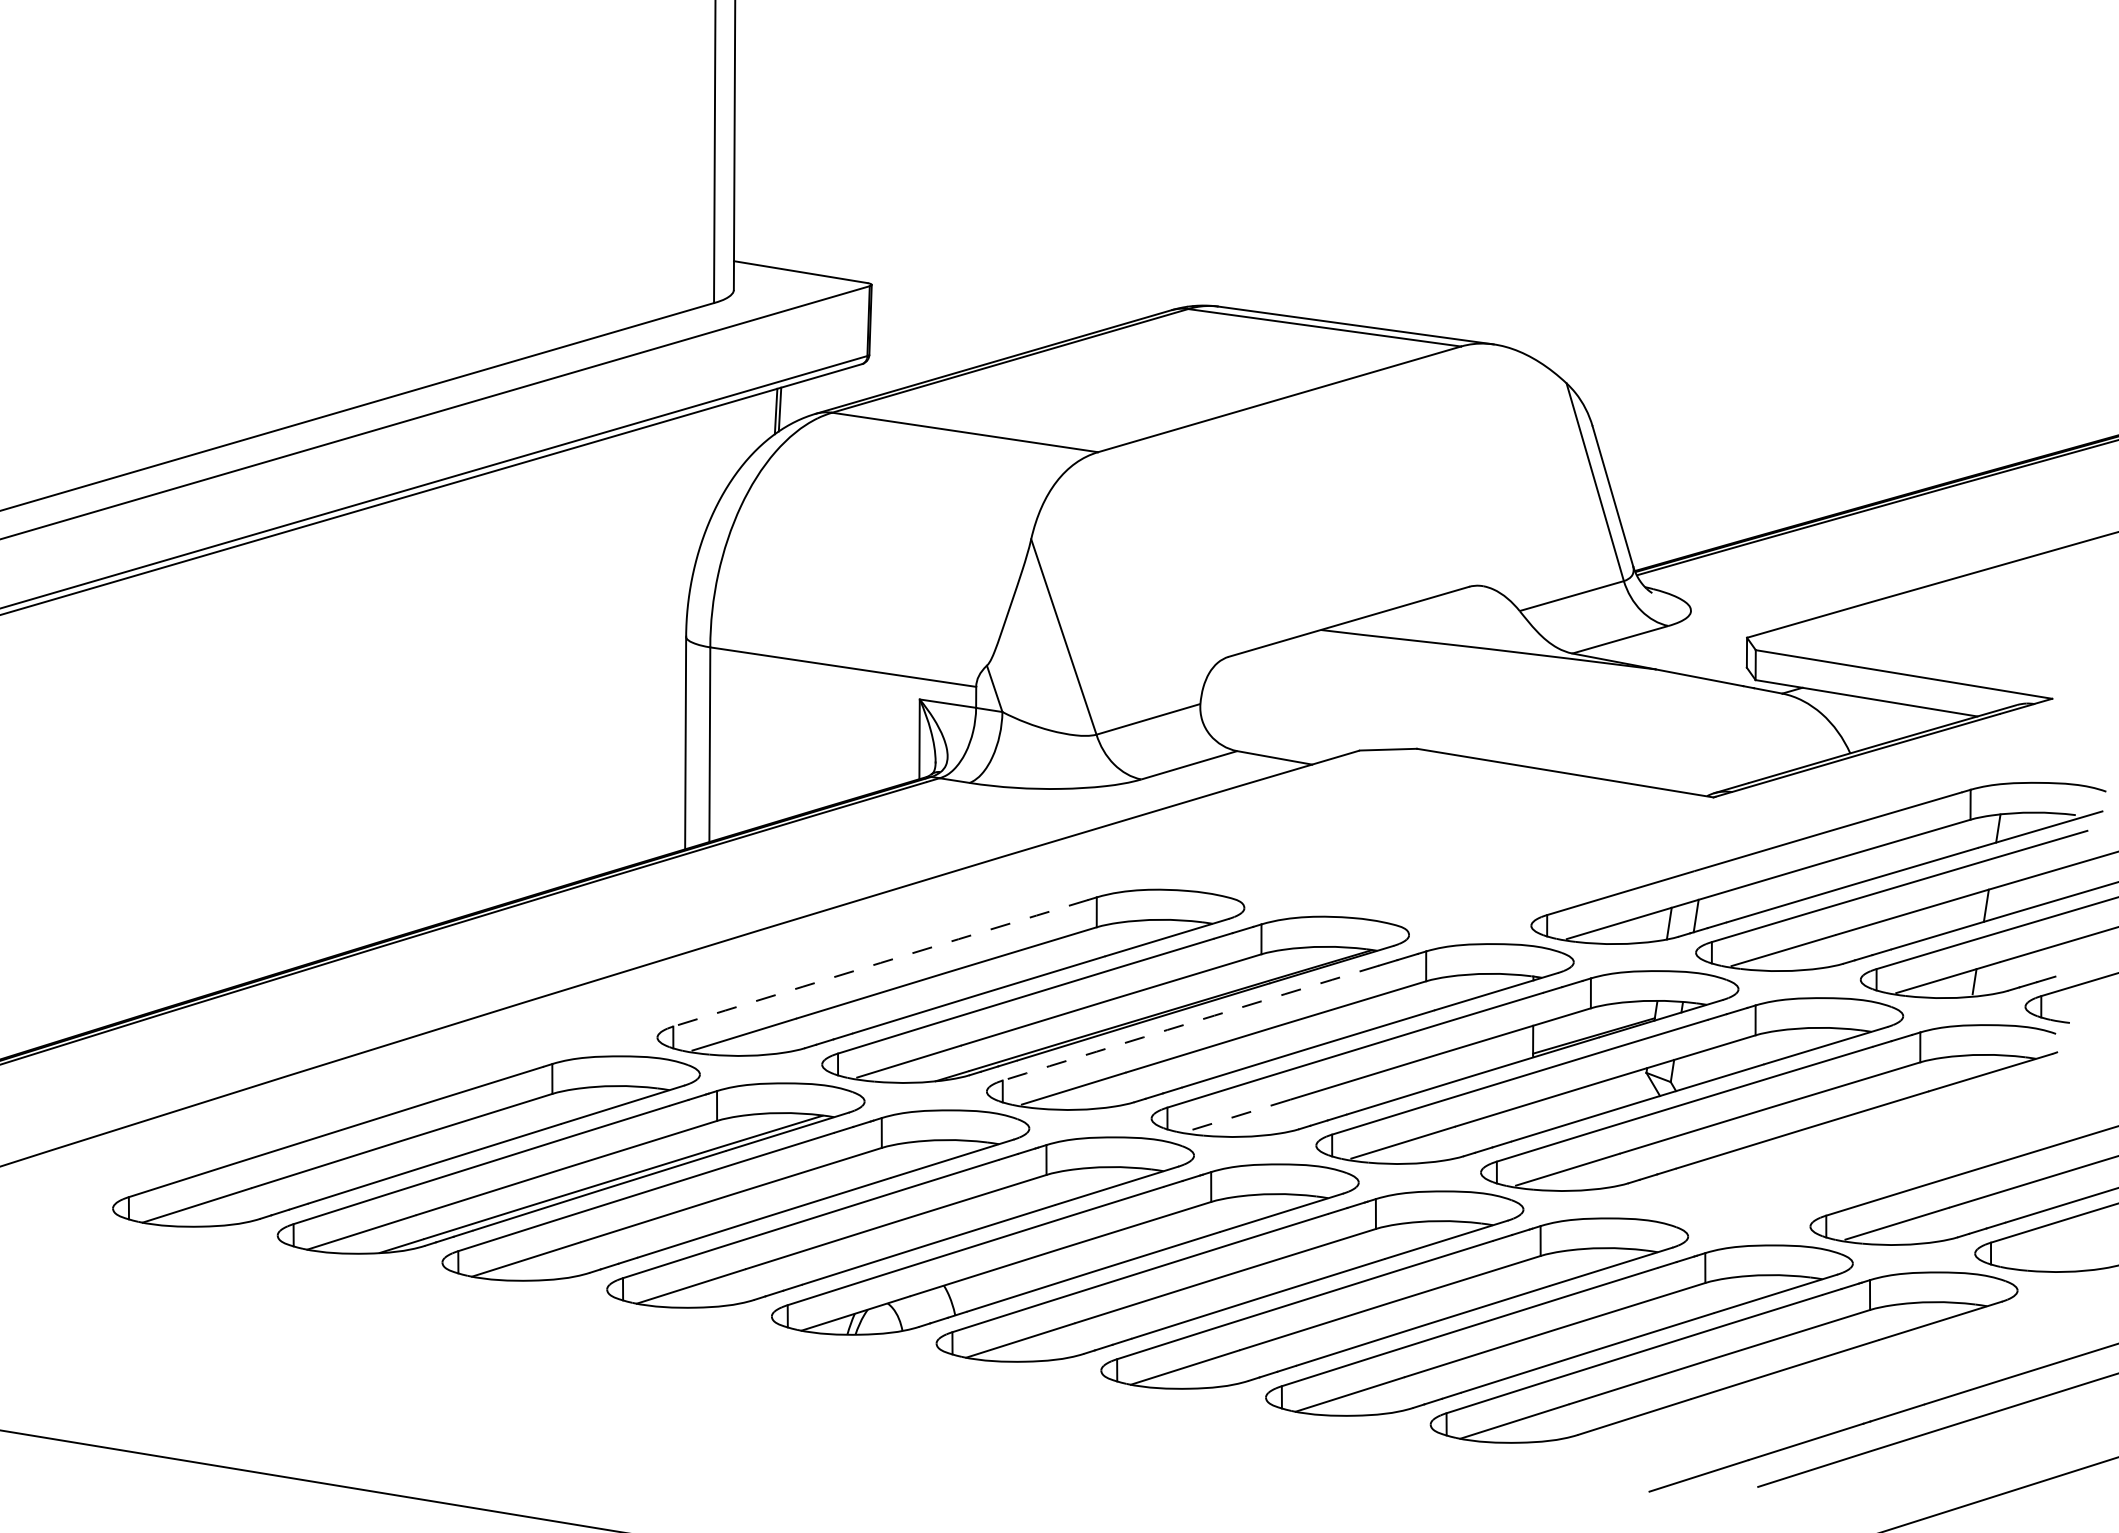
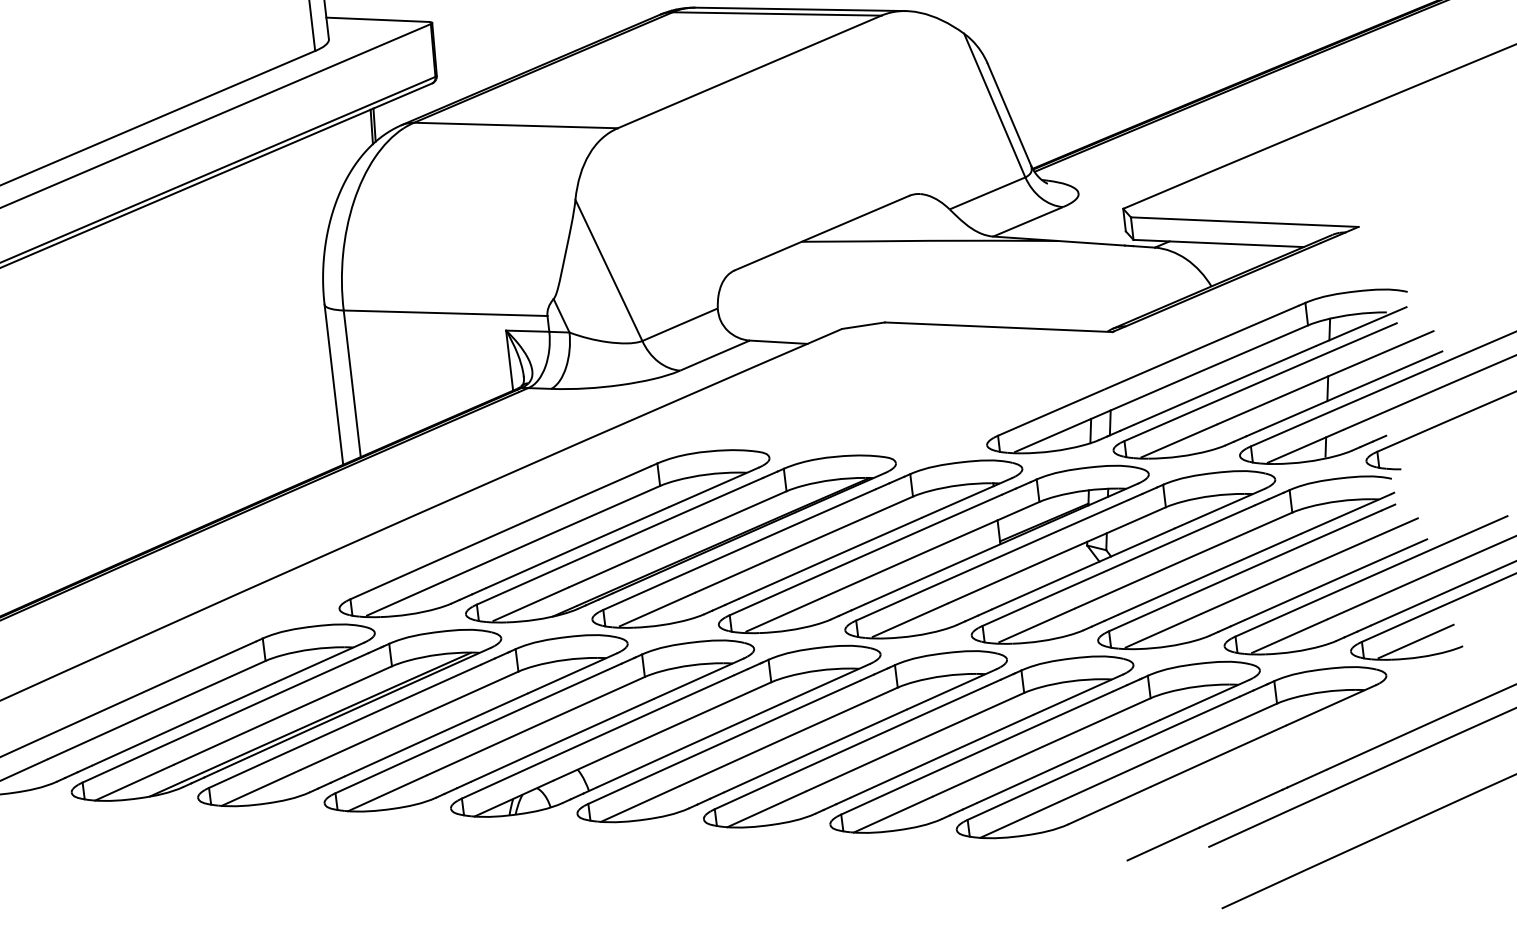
arc: (880, 962) -> (500, 532), dashed -> solid
arc: (1190, 1022) -> (739, 549), dashed -> solid
line: (1237, 1115) -> (783, 614), dashed -> solid
part: (1872, 1152) -> (1264, 584), added
line: (2061, 1250) -> (1415, 641), added

